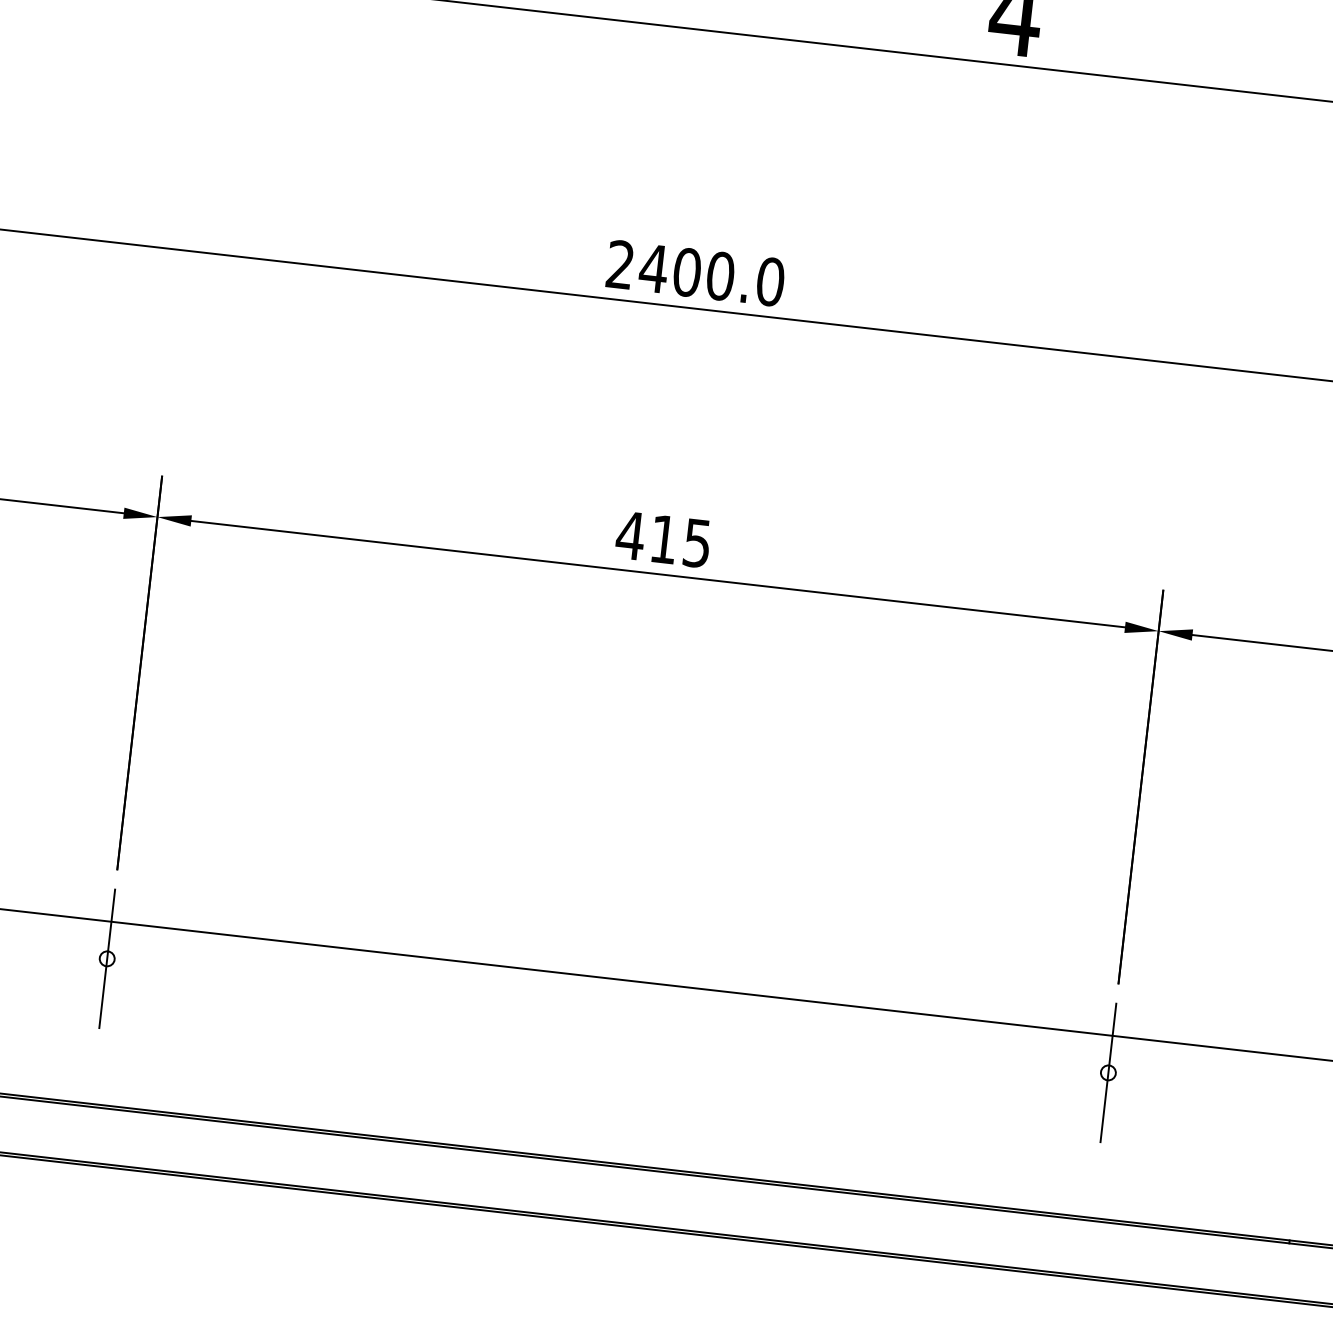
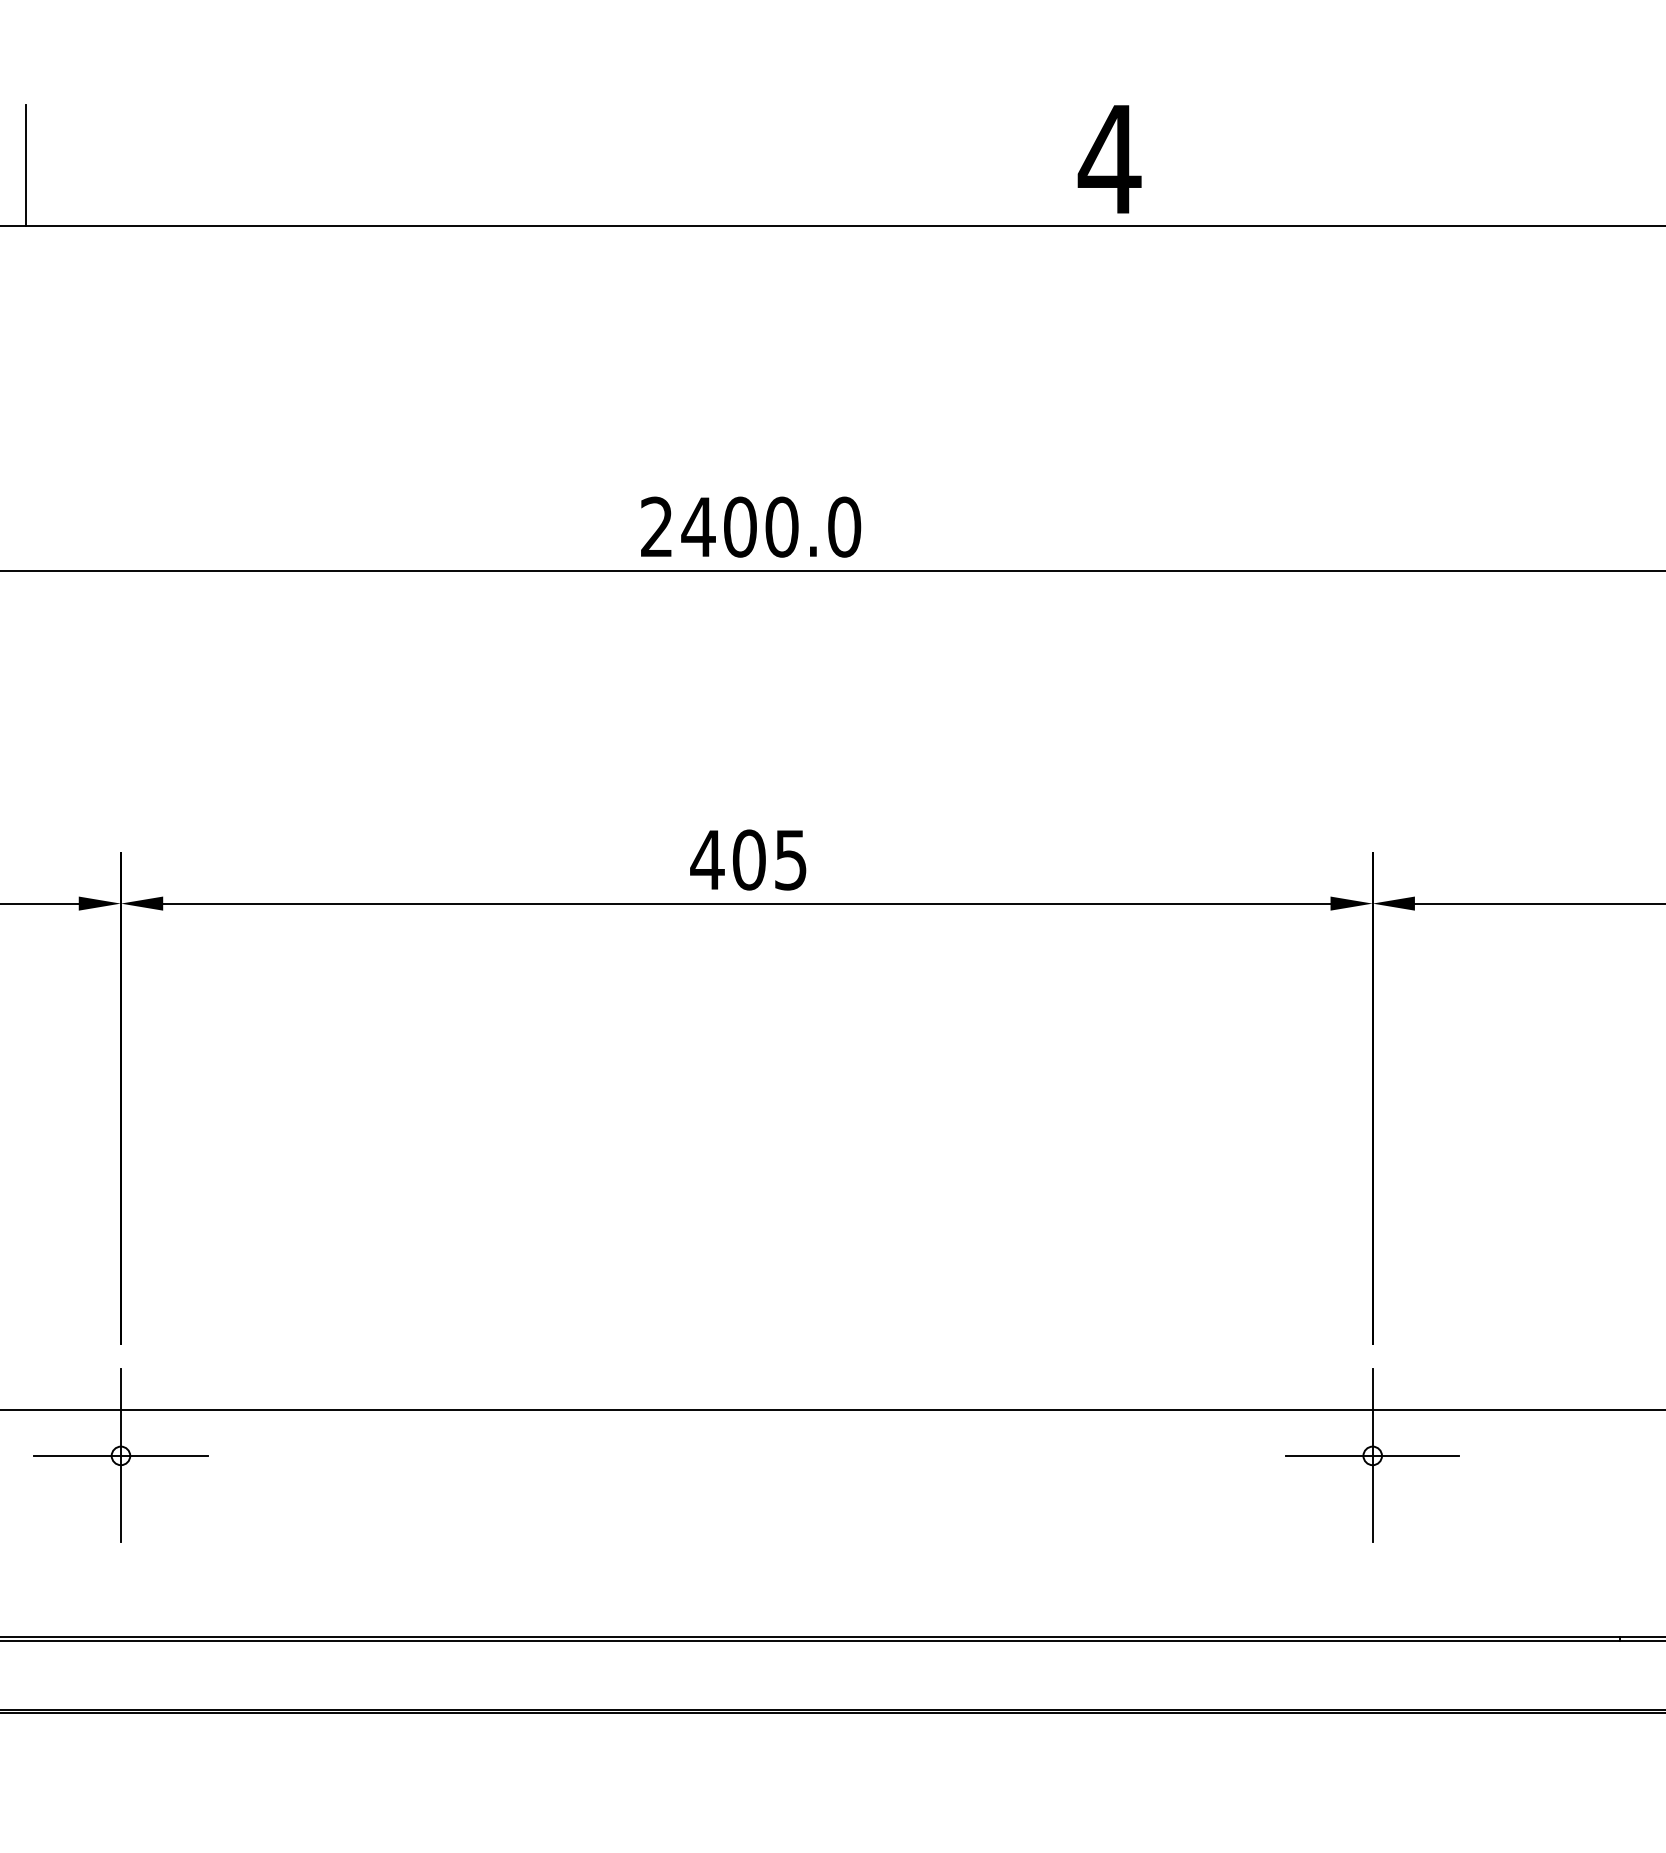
text: (664, 539) -> (749, 859), 415 -> 405
line: (106, 958) -> (120, 1455), added
line: (1108, 1072) -> (1372, 1455), added

